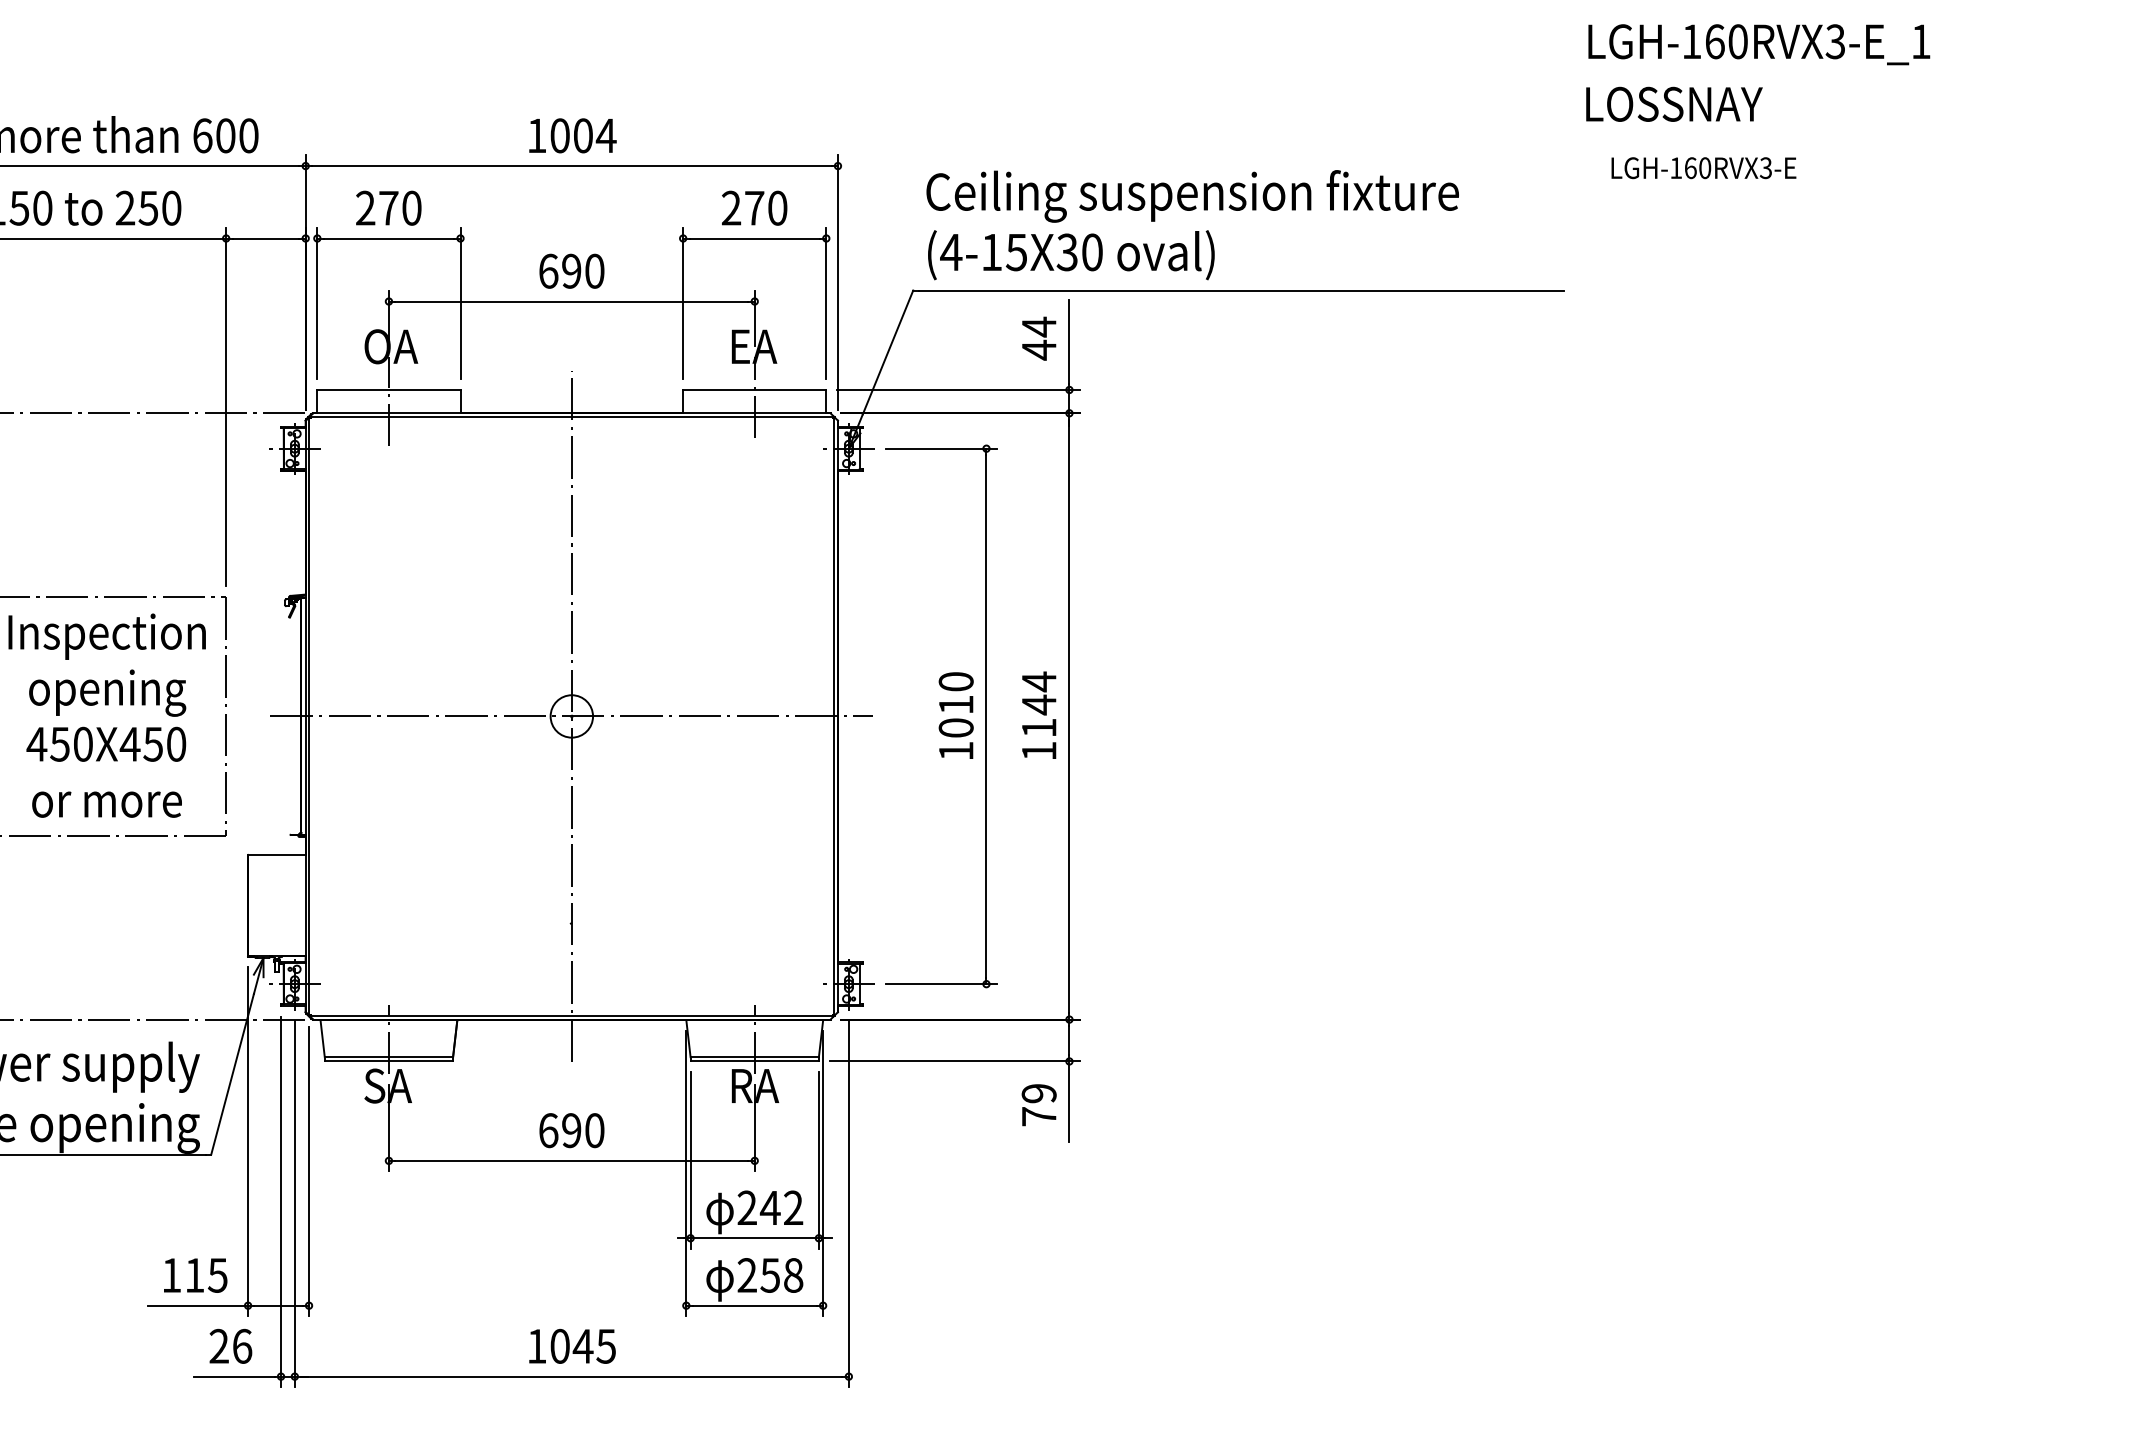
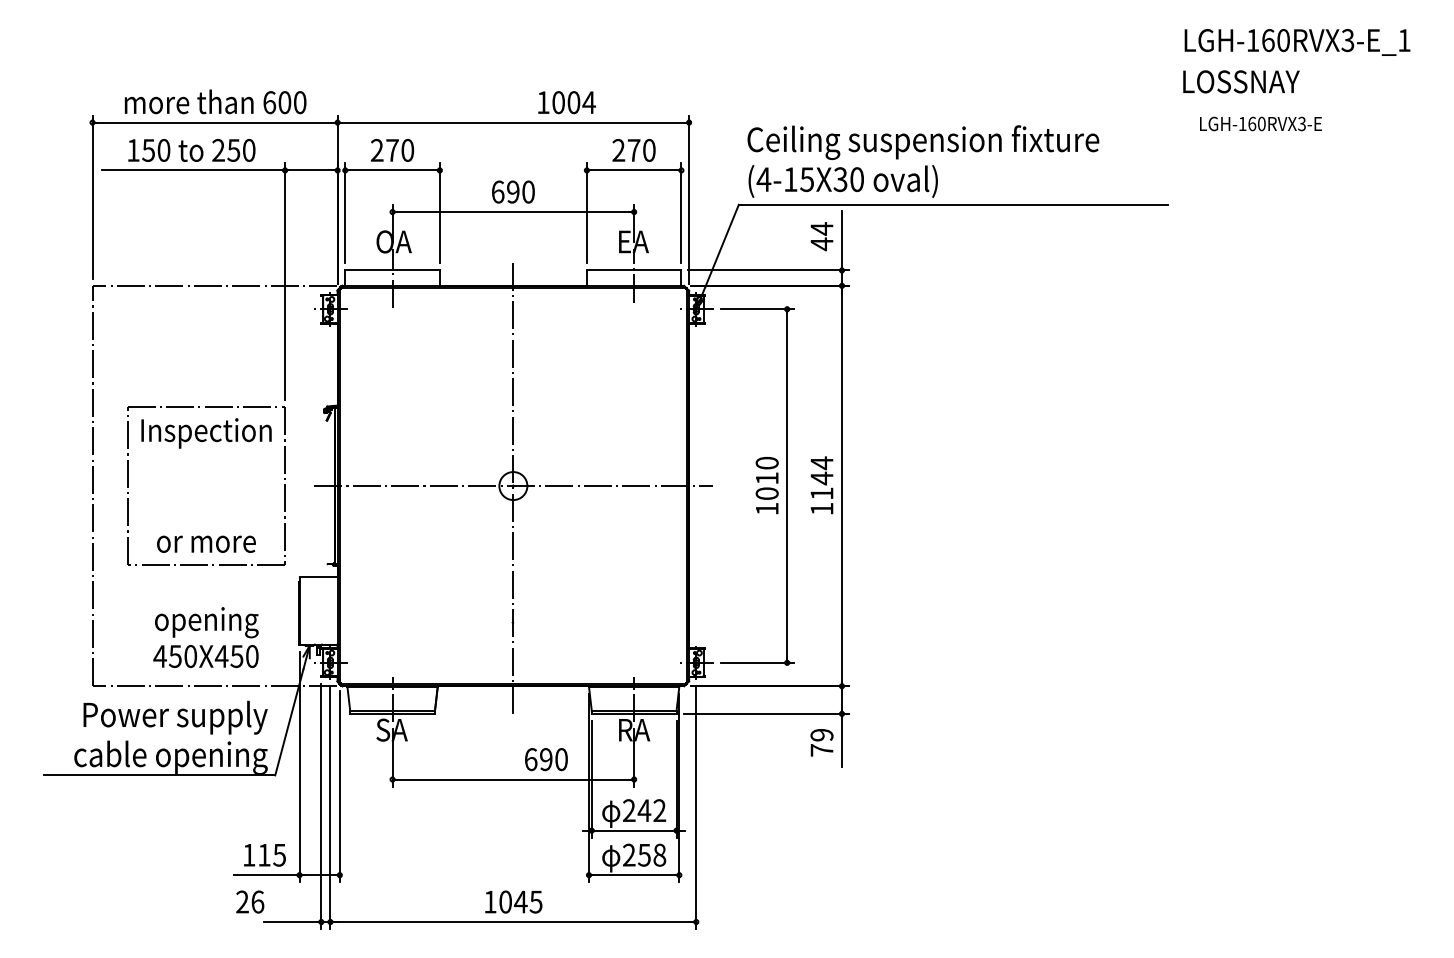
text: (572, 135) -> (566, 102), moved
text: (105, 715) -> (205, 637), moved
text: (572, 1130) -> (546, 759), moved
text: (231, 1345) -> (250, 901), moved

